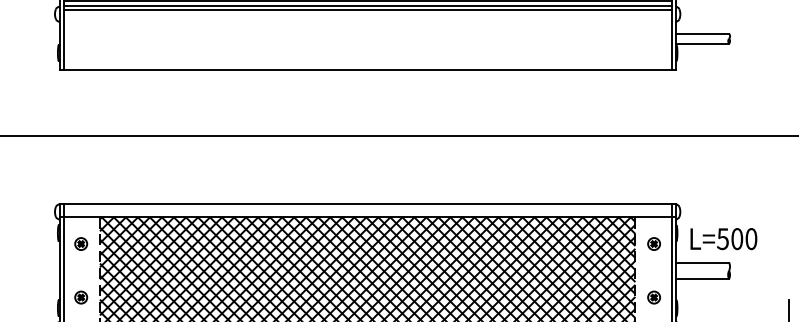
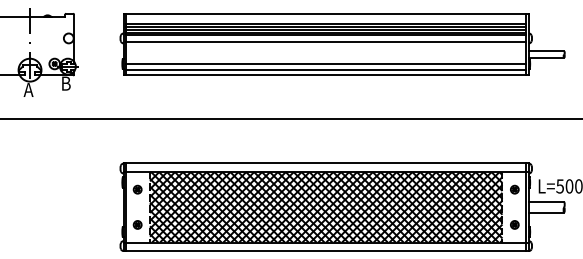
line: (368, 18) -> (326, 41), added
line: (368, 52) -> (326, 63), added
line: (368, 61) -> (326, 69), added

